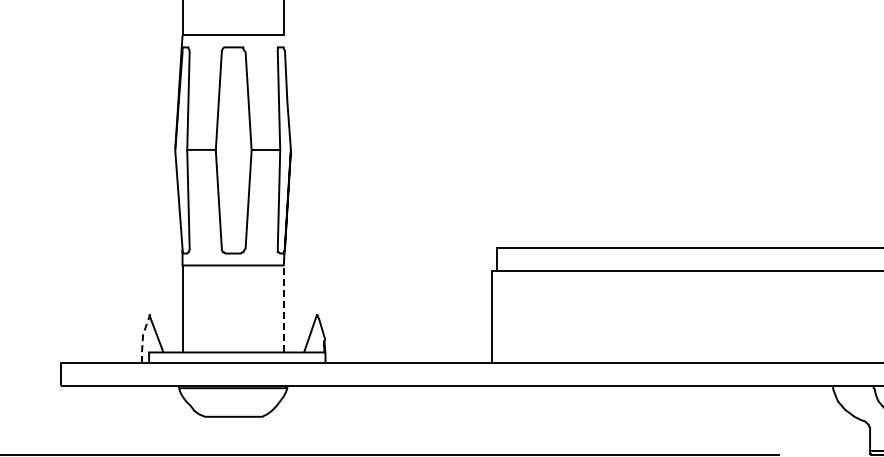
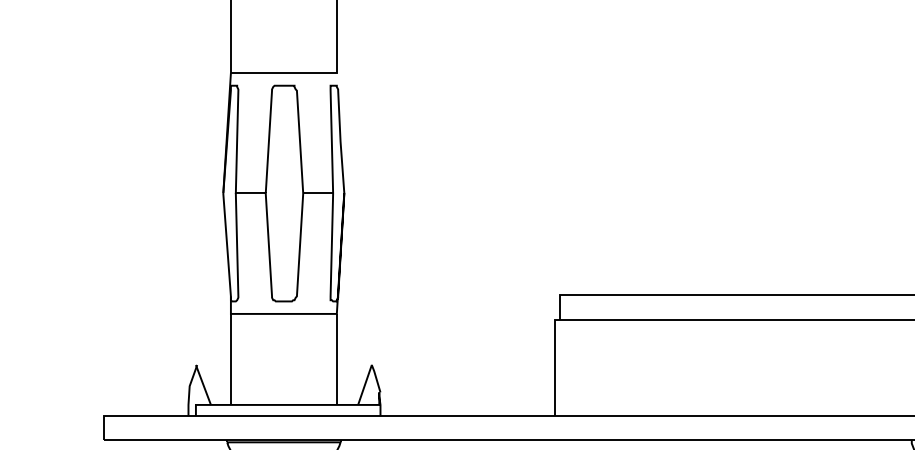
line: (283, 308) -> (336, 358), dashed -> solid
line: (142, 337) -> (189, 389), dashed -> solid

